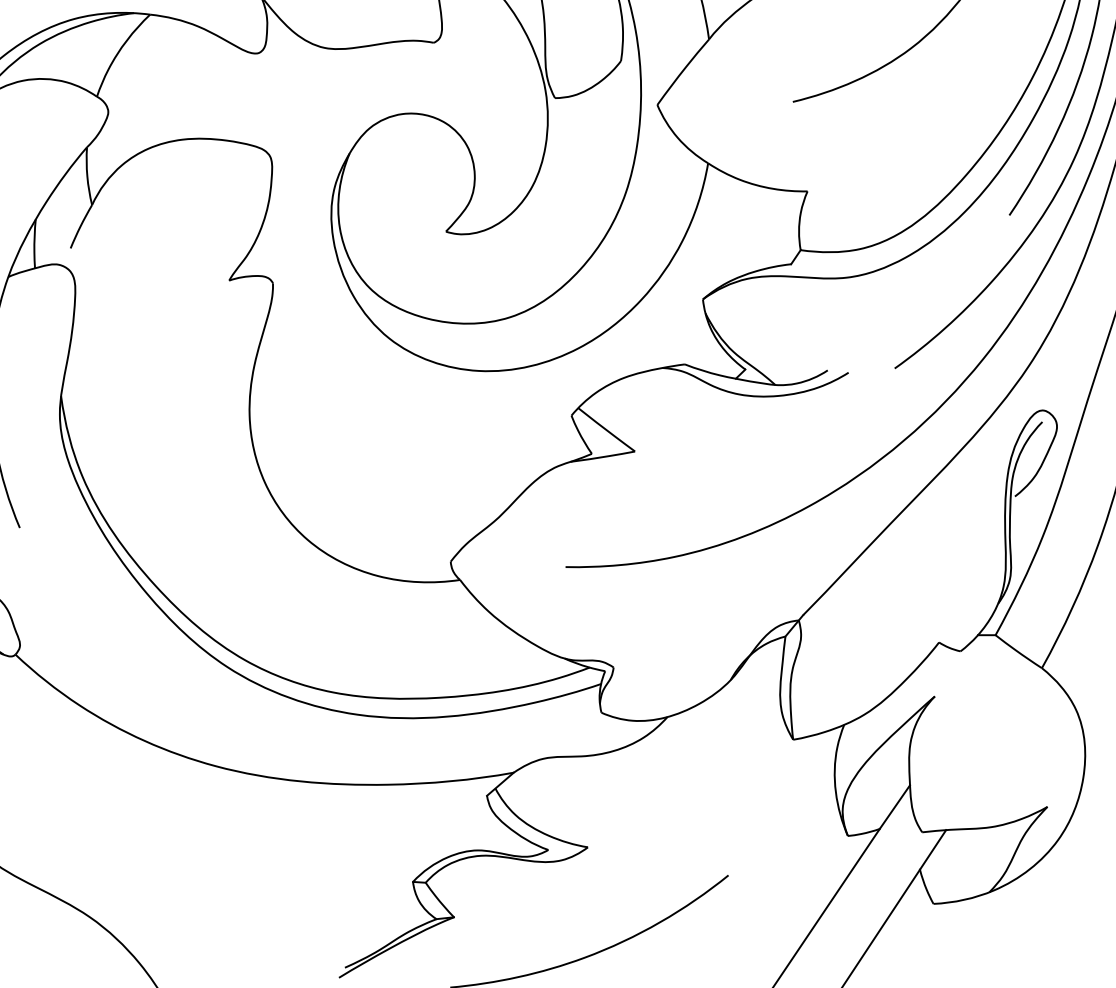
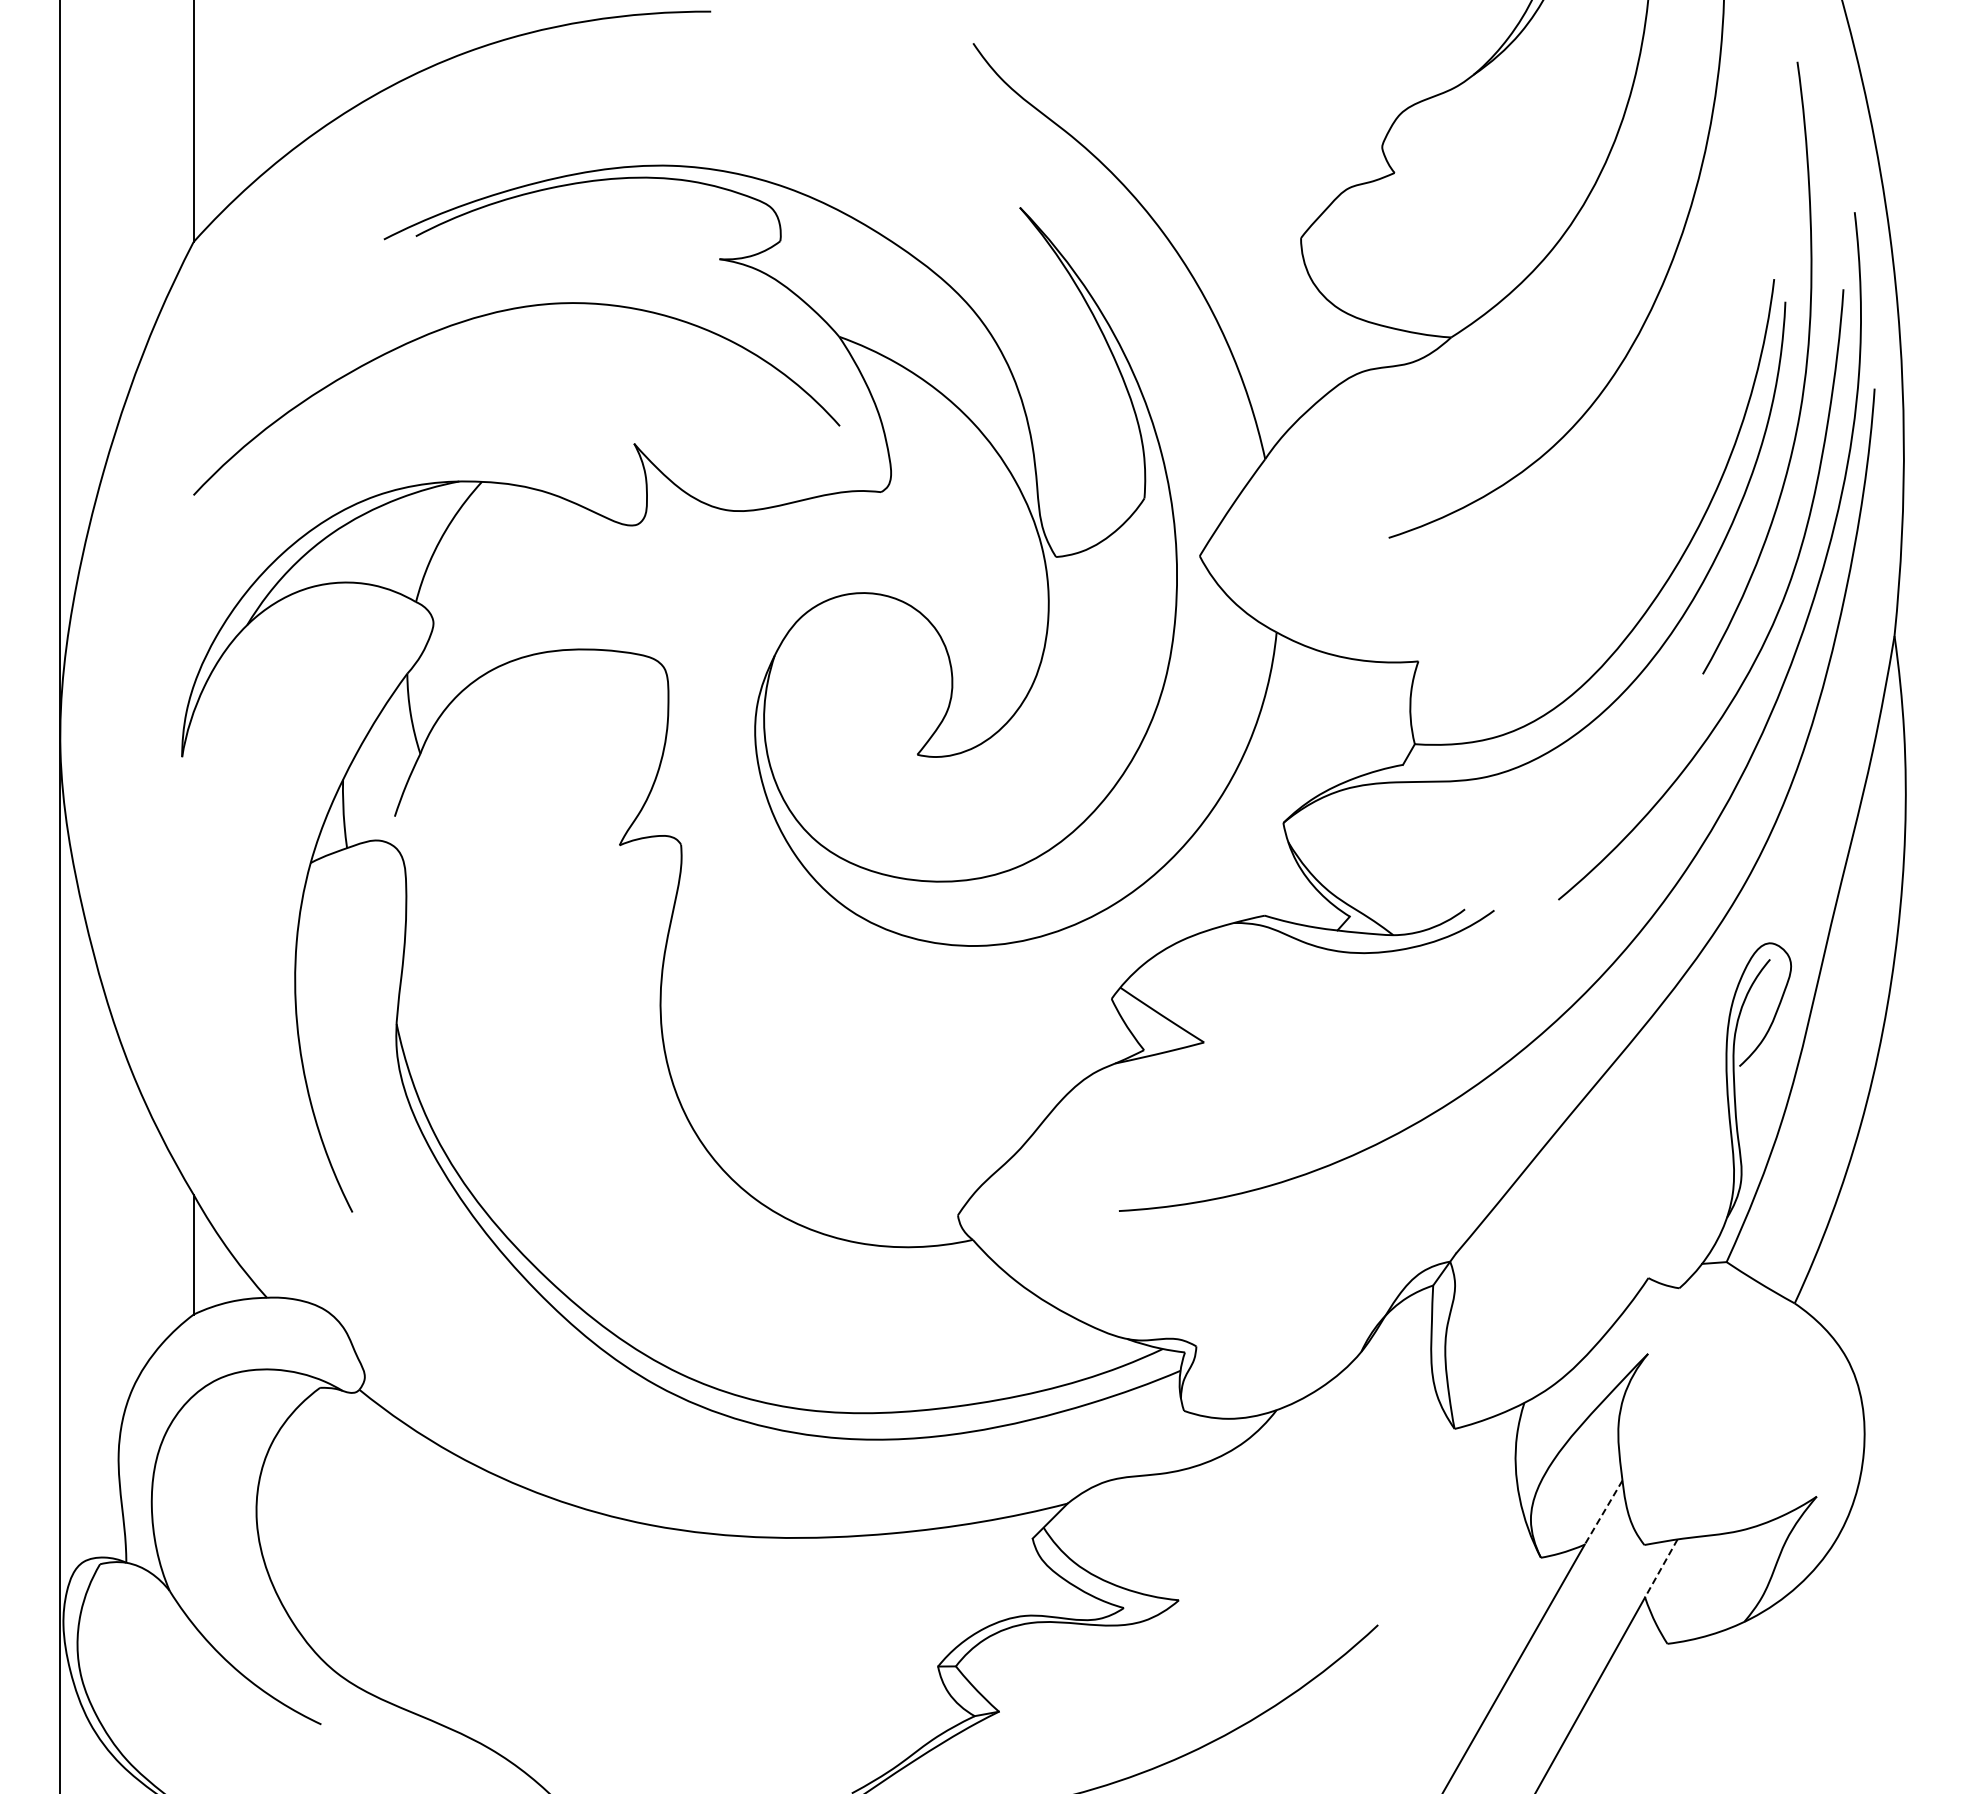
line: (894, 807) -> (1603, 1513), solid -> dashed
line: (933, 849) -> (1661, 1568), solid -> dashed

